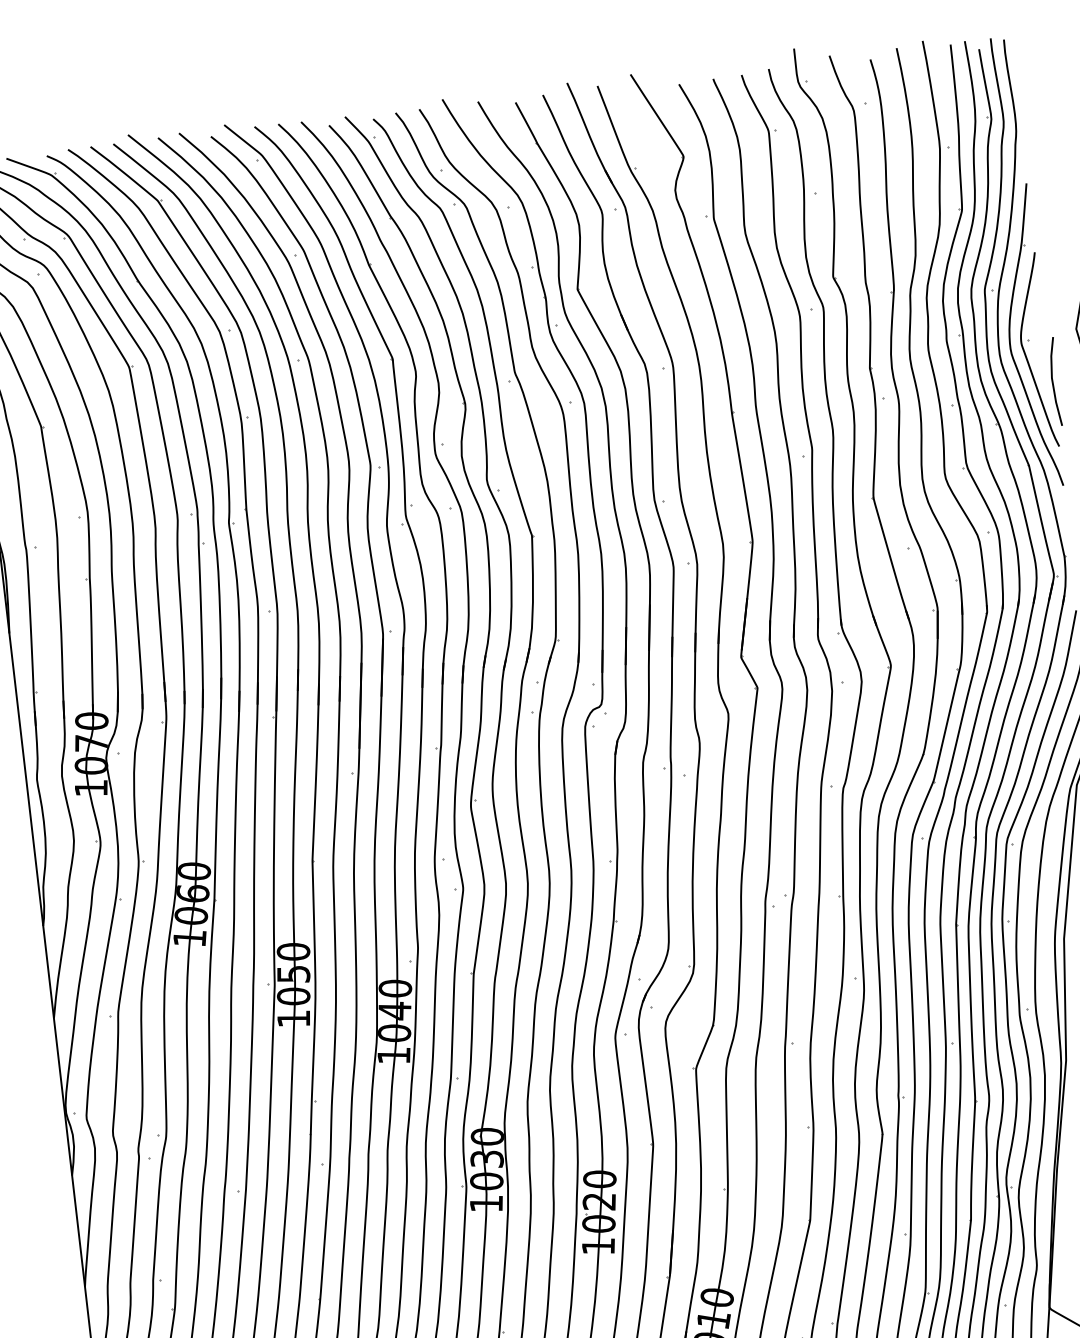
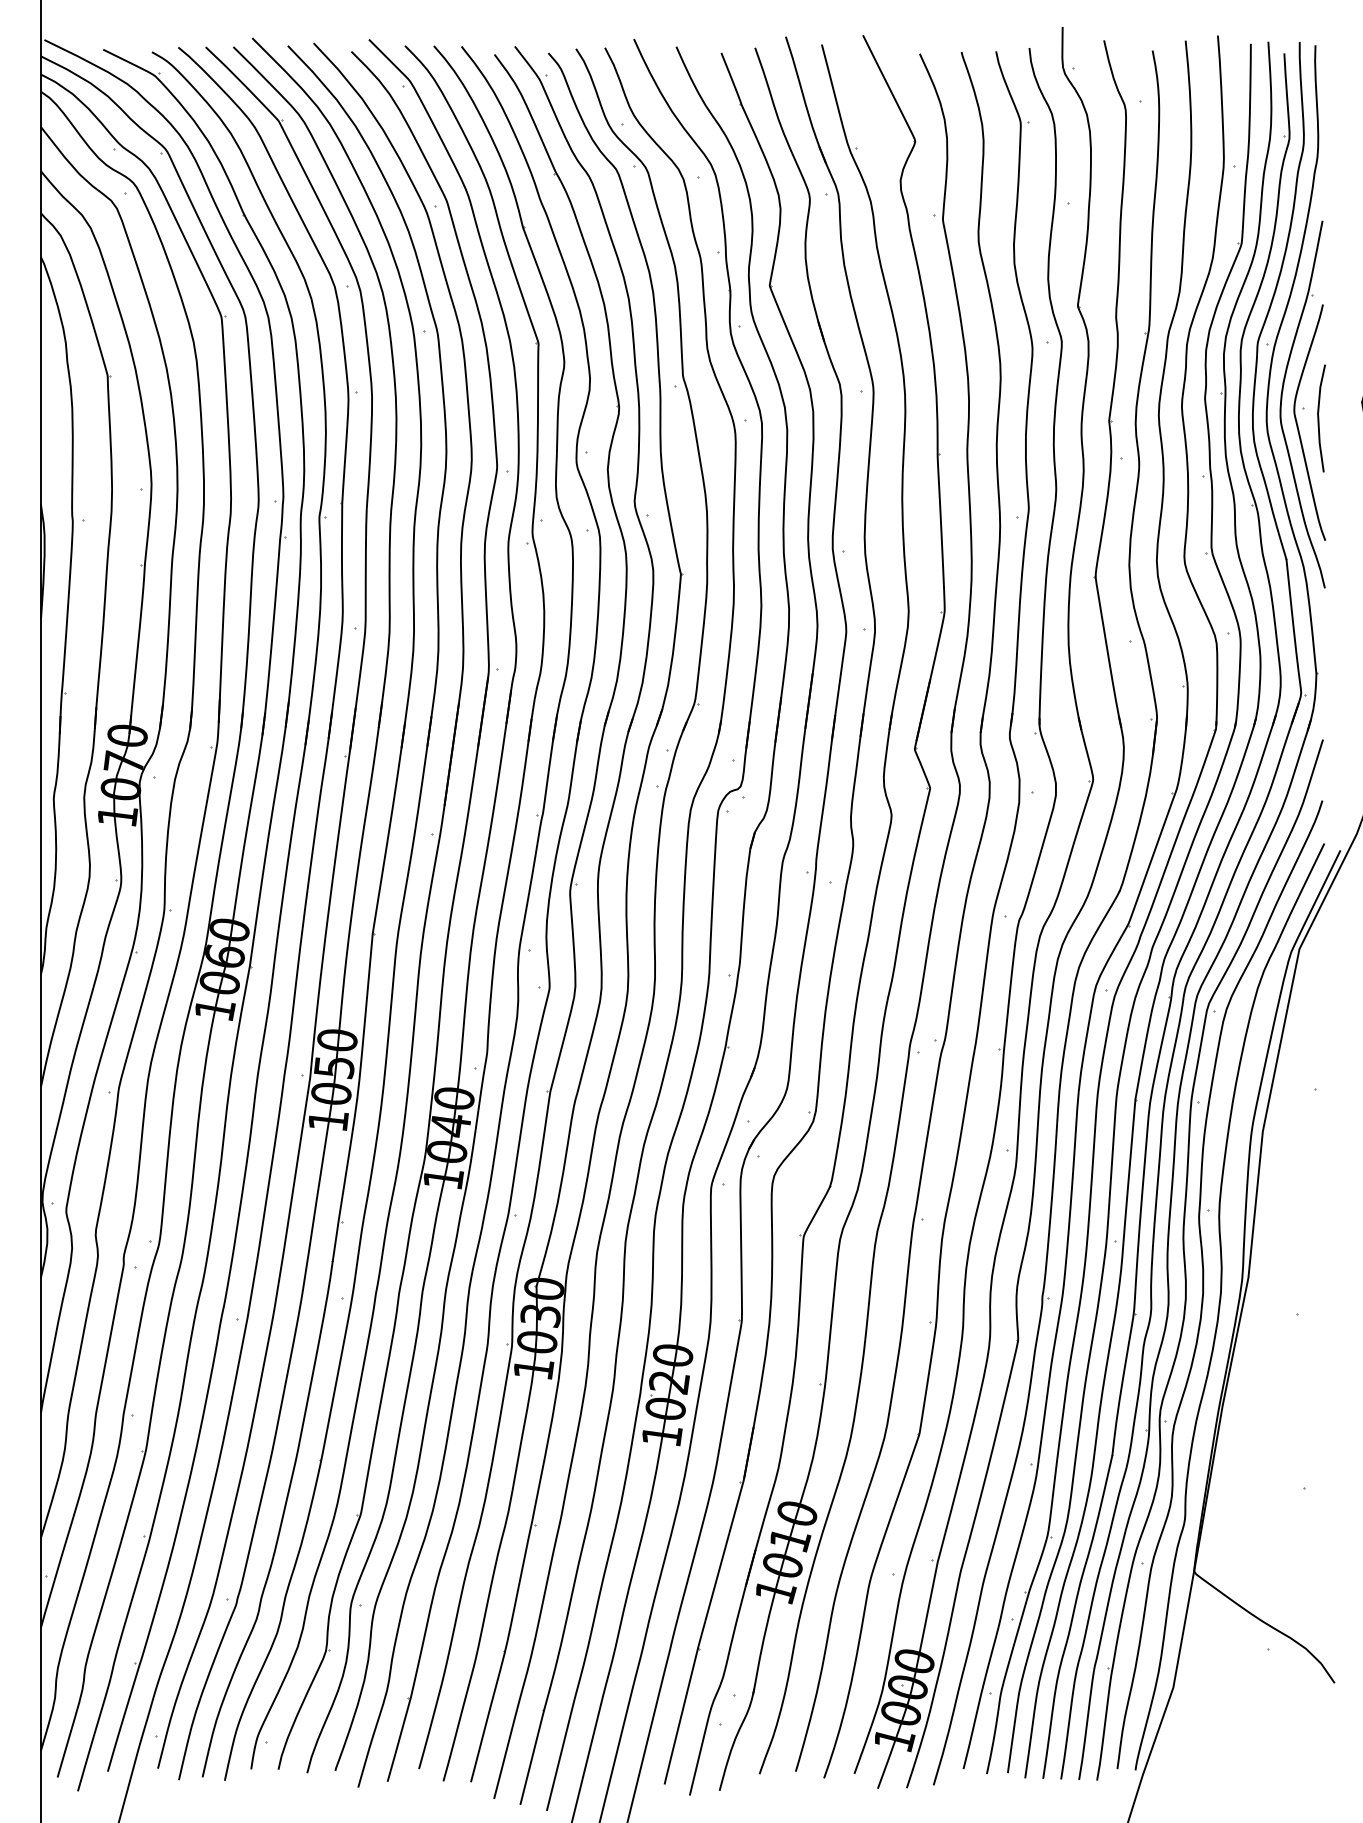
line: (1053, 381) -> (1319, 418), moved

